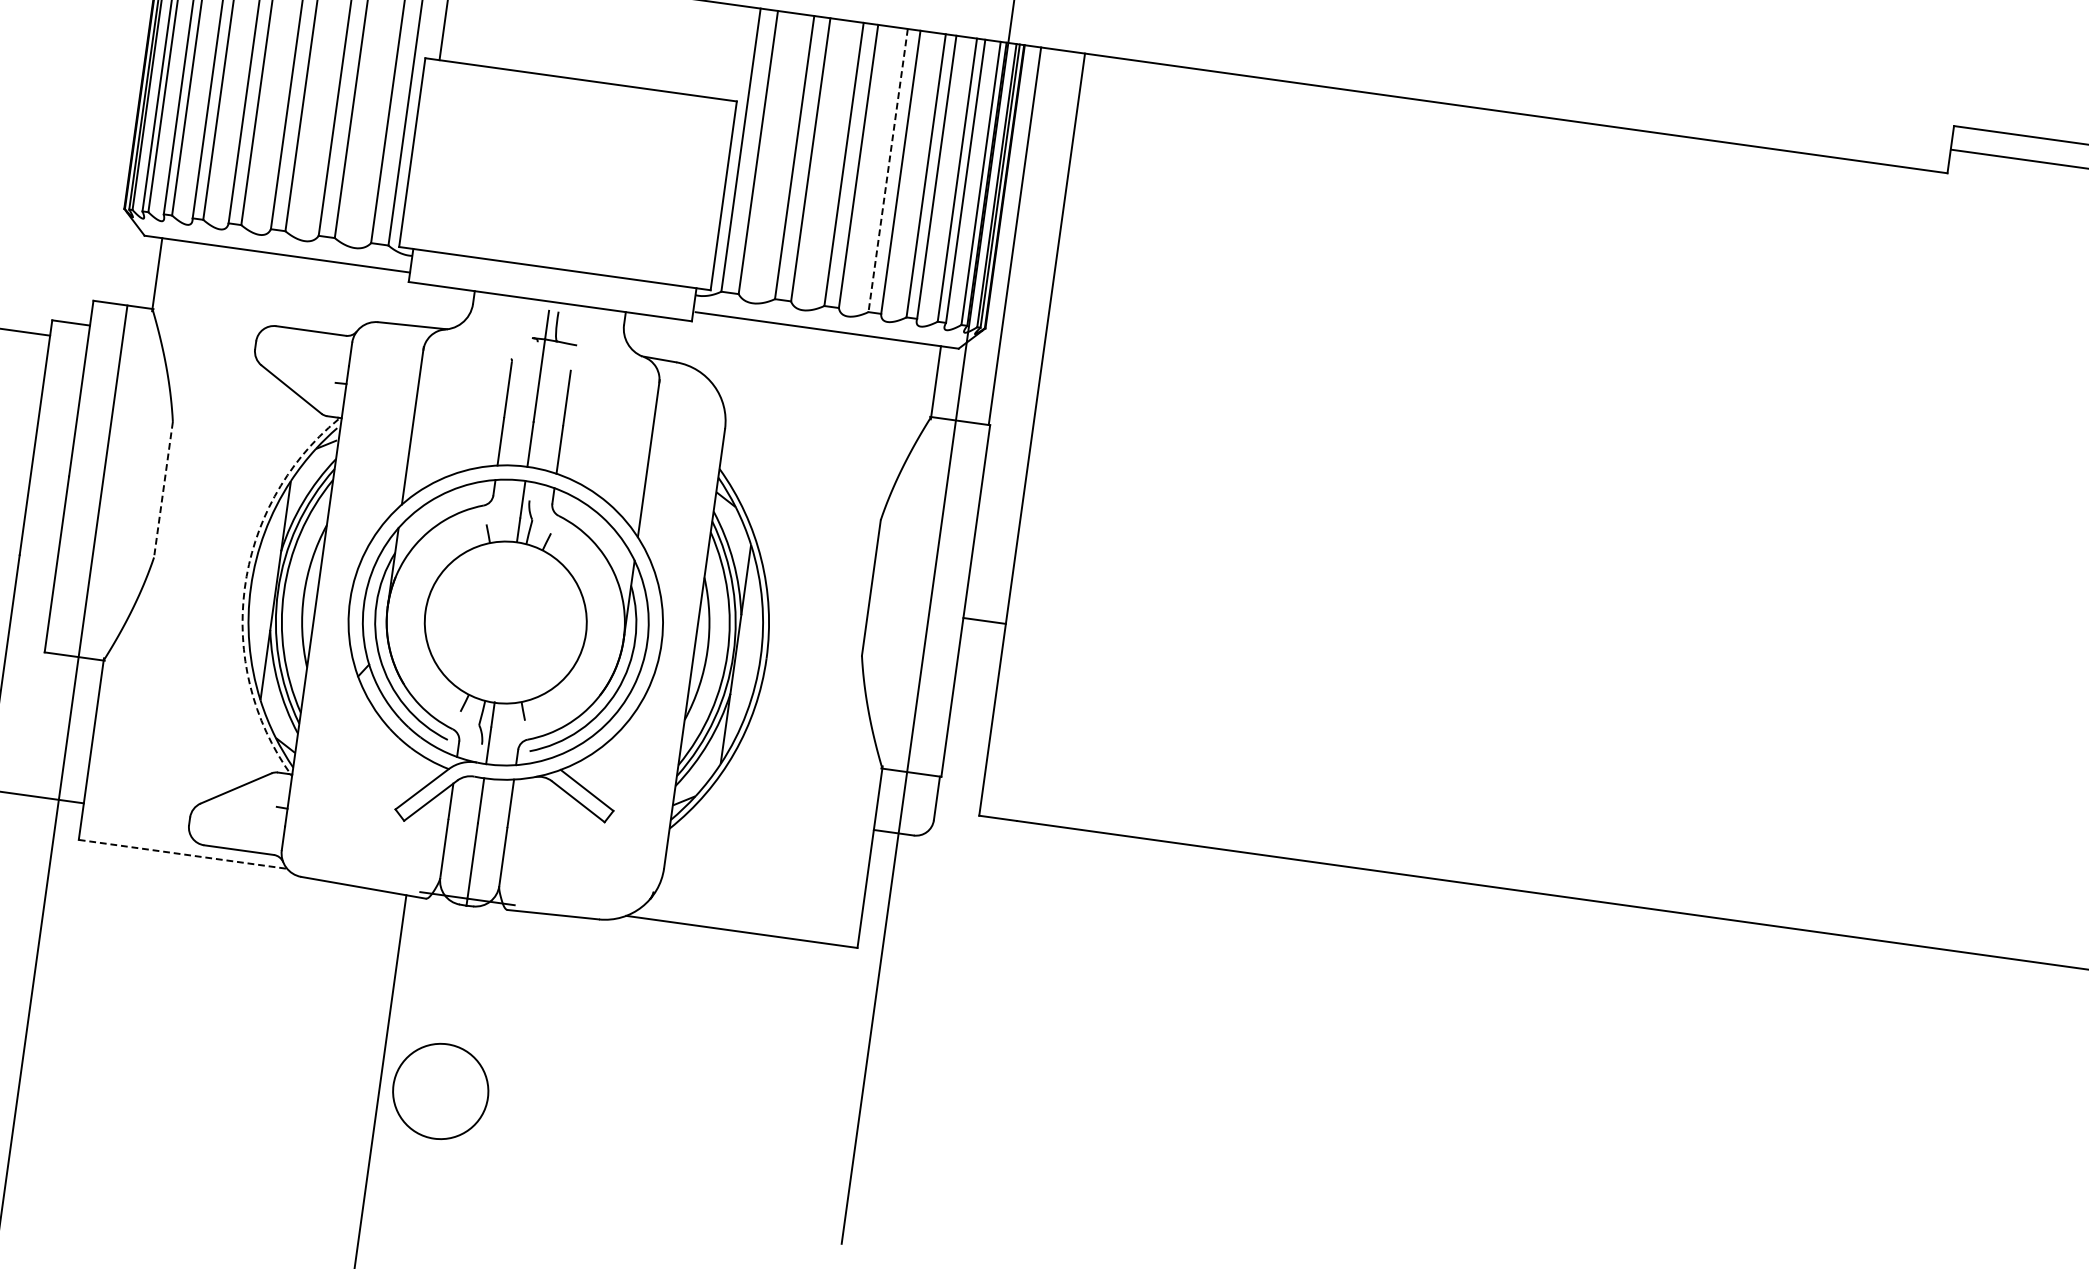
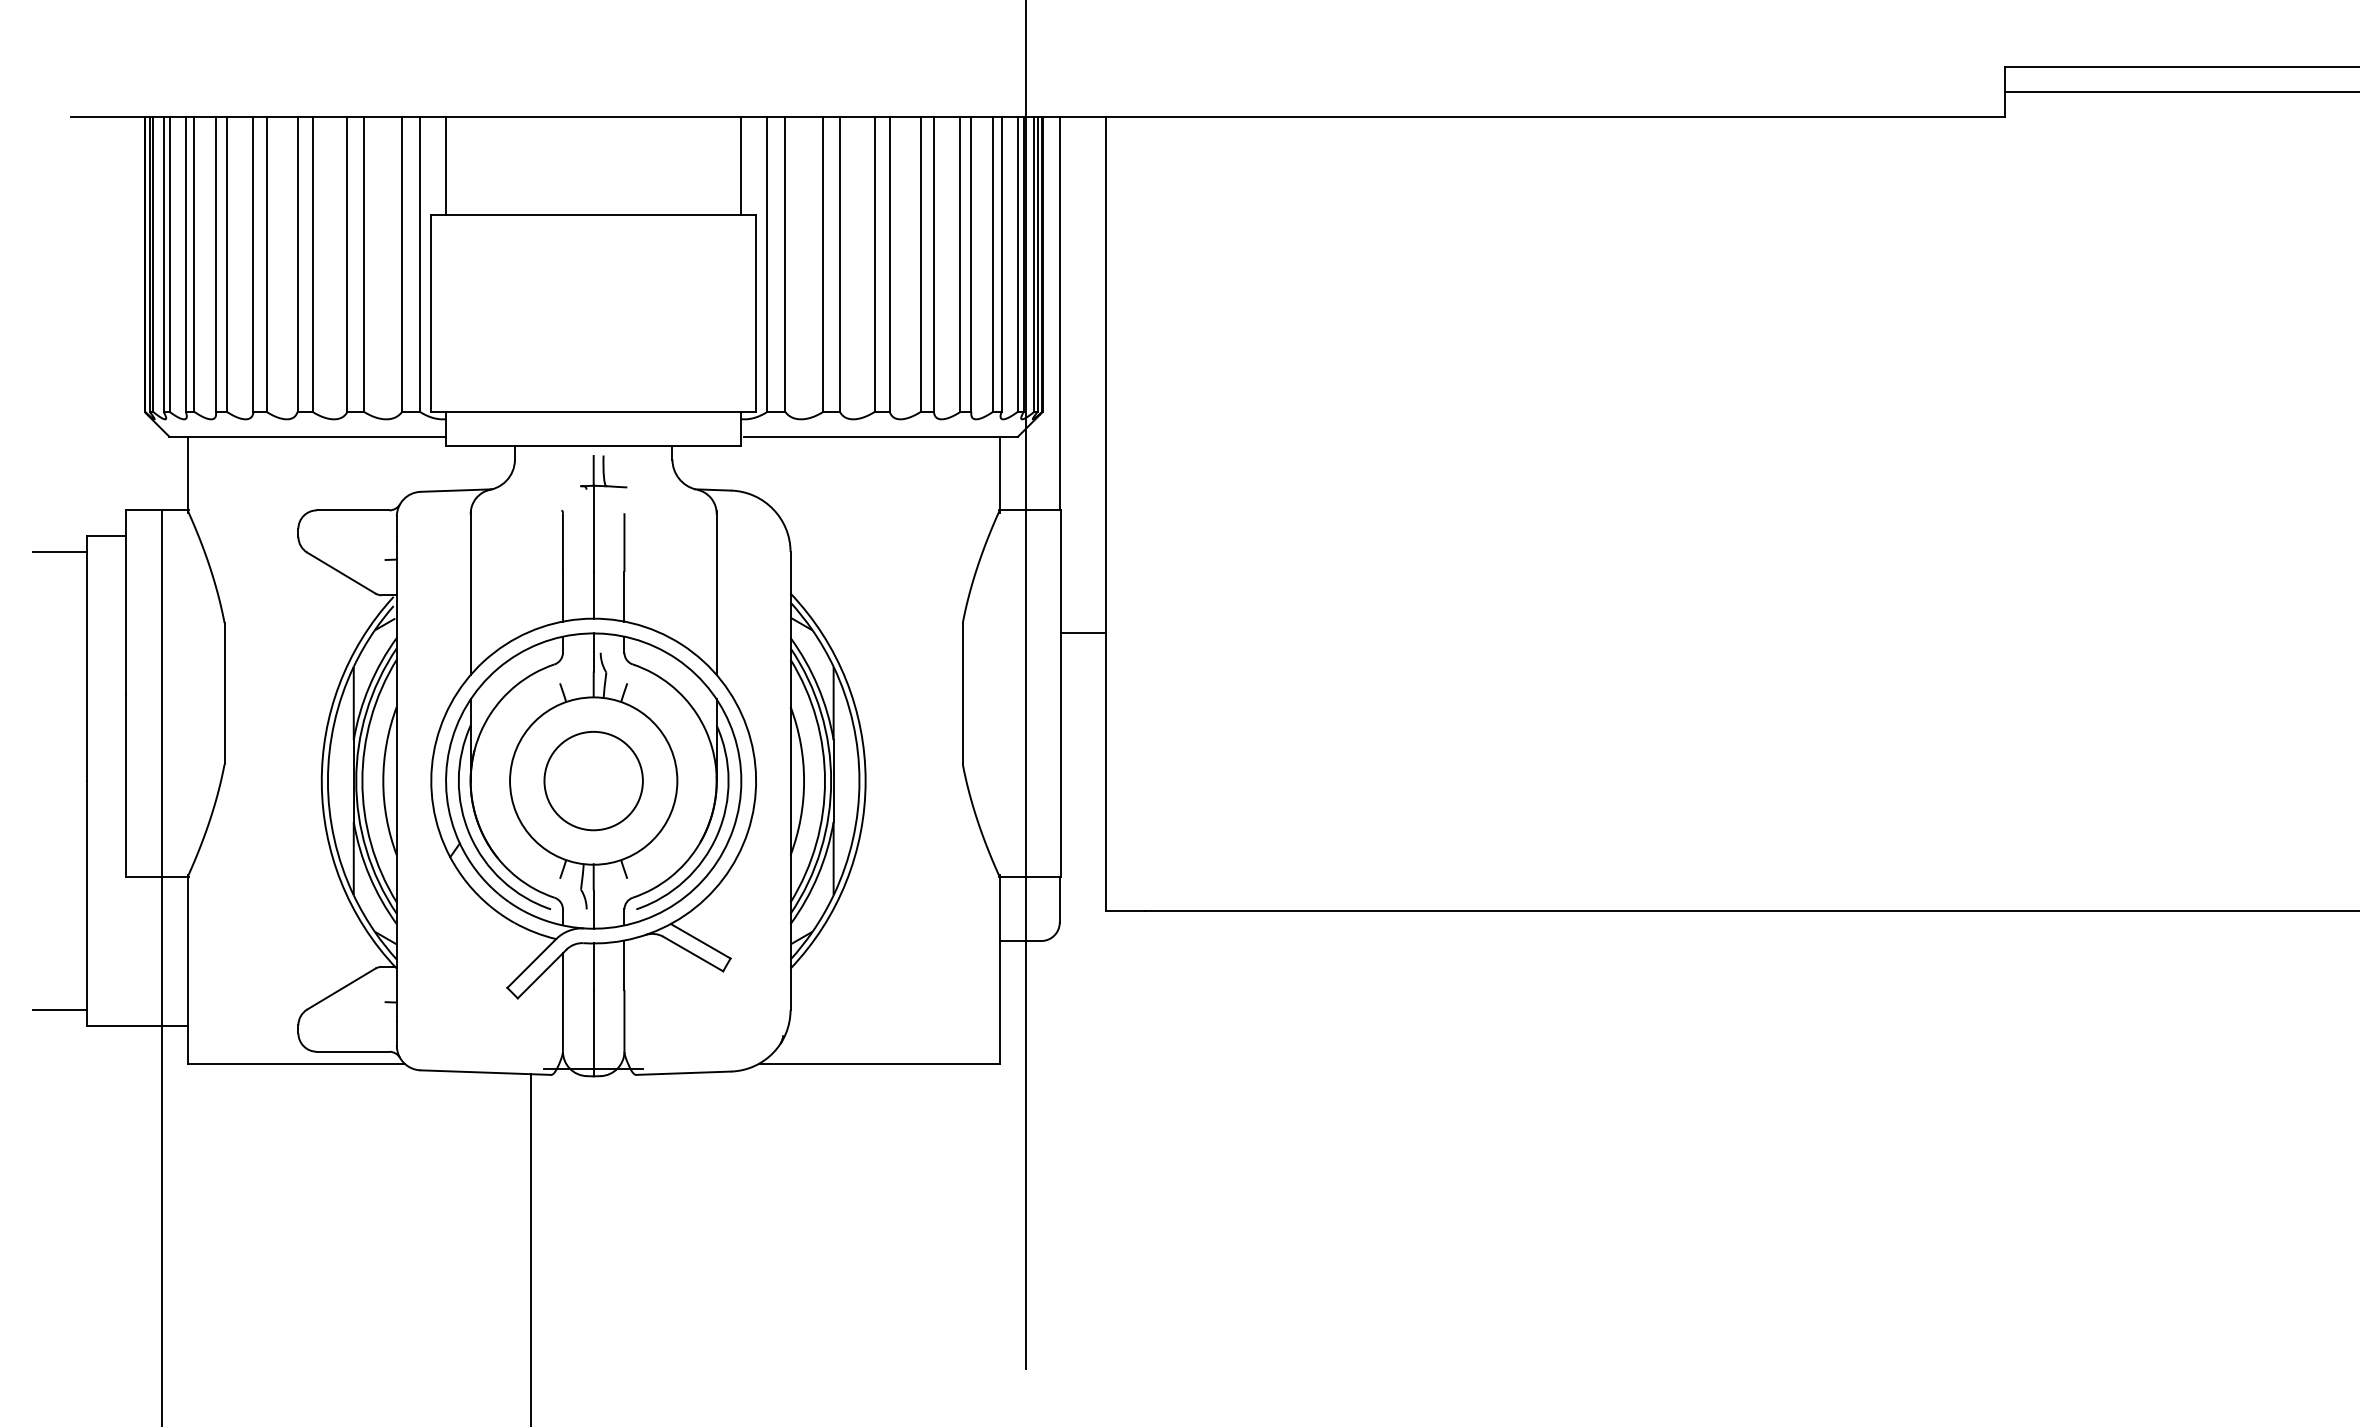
line: (729, 51) -> (741, 165), added
line: (887, 170) -> (920, 264), dashed -> solid
line: (163, 489) -> (224, 693), dashed -> solid
arc: (244, 588) -> (321, 783), dashed -> solid
line: (984, 621) -> (1083, 633), moved
line: (183, 854) -> (296, 1064), dashed -> solid
circle: (440, 1091) -> (593, 781), moved

